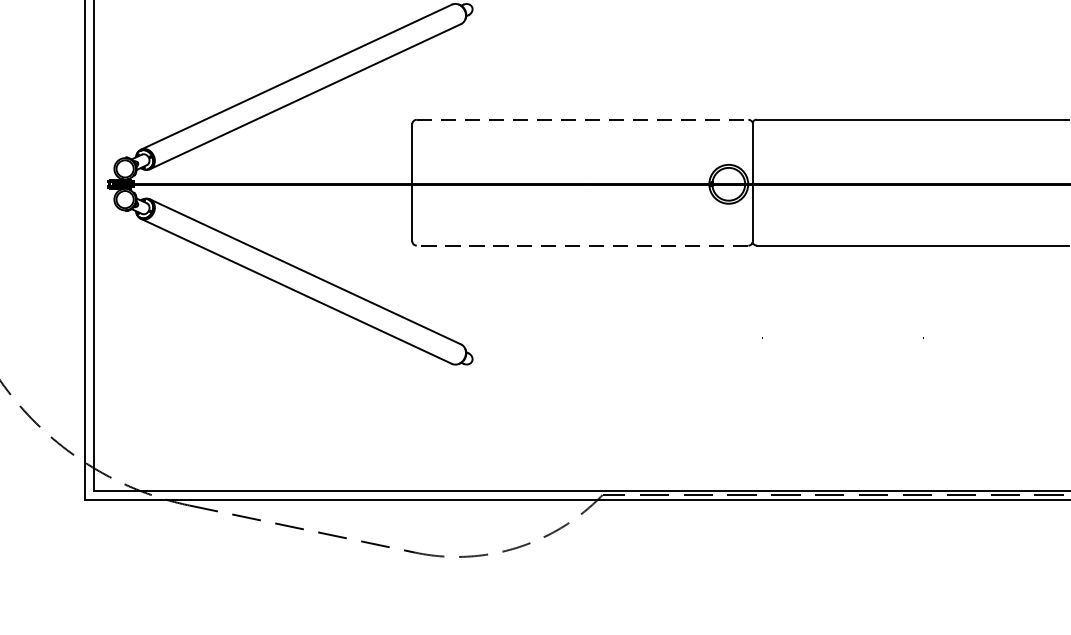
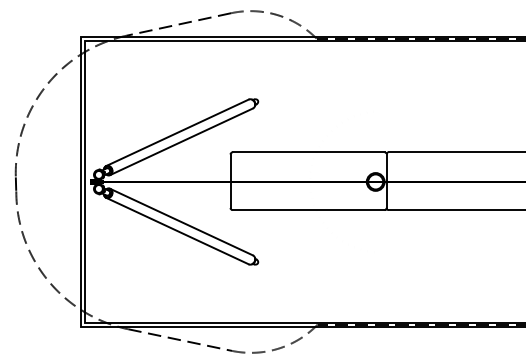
line: (584, 120) -> (309, 152), dashed -> solid
line: (582, 246) -> (308, 210), dashed -> solid

